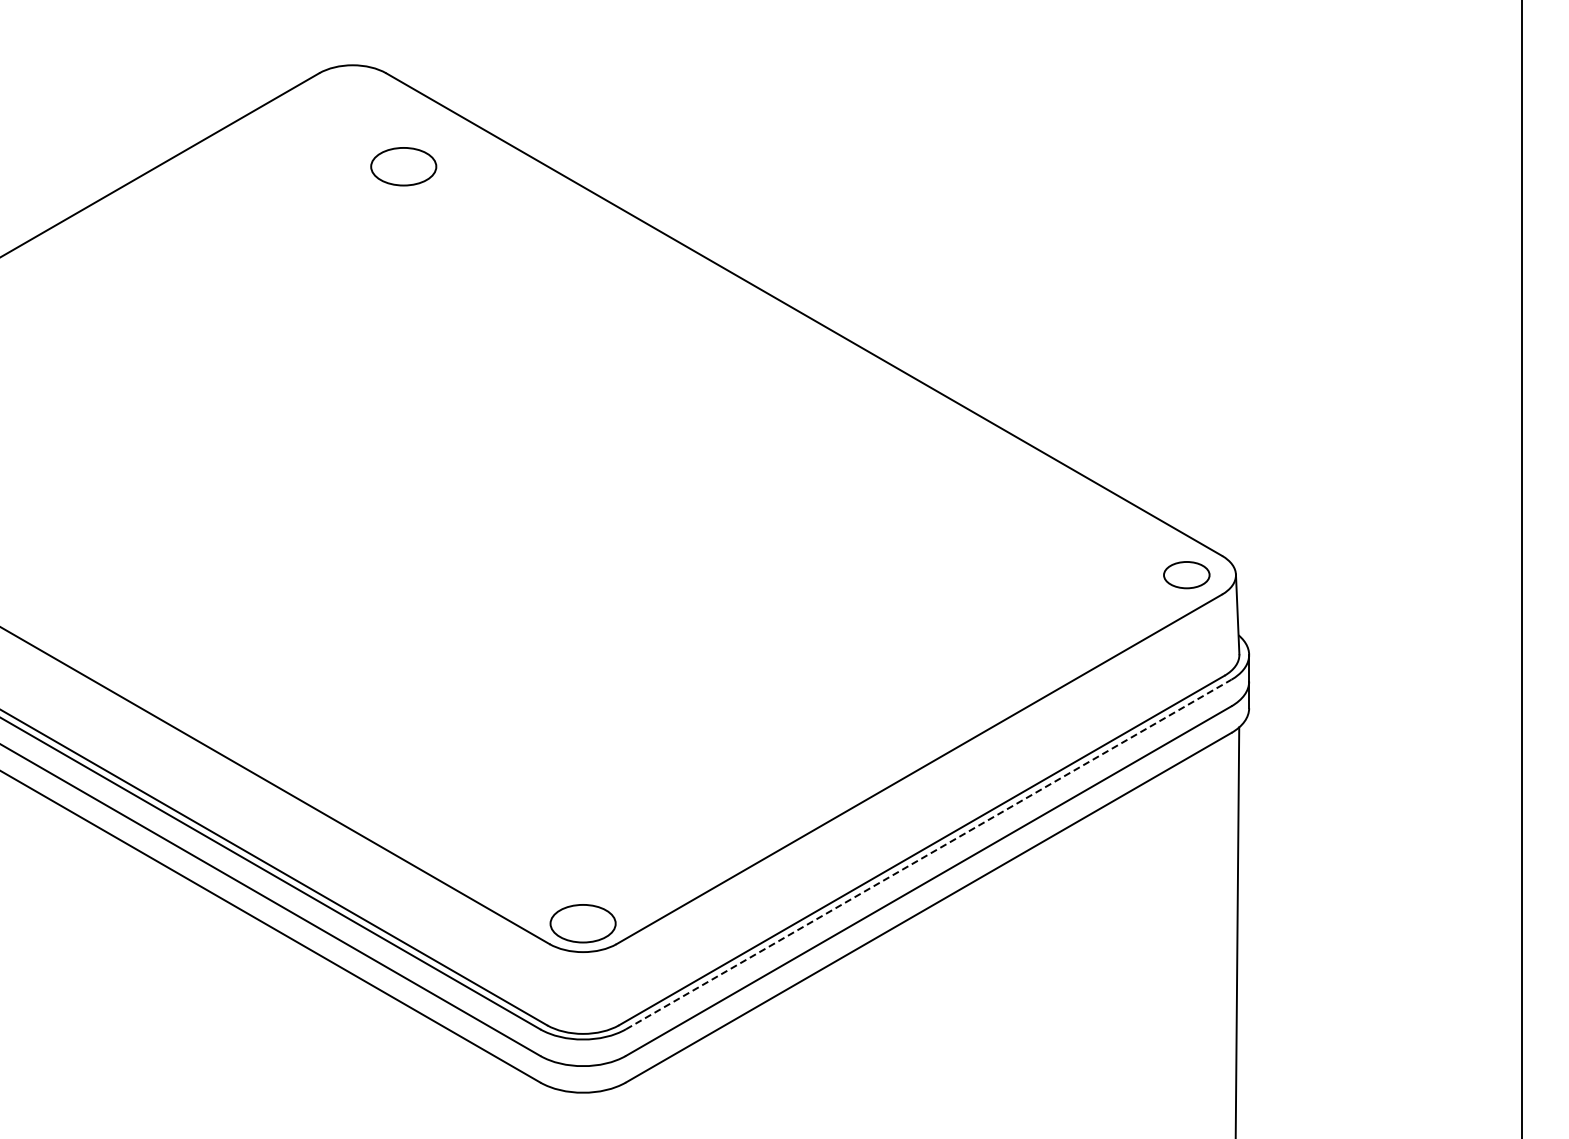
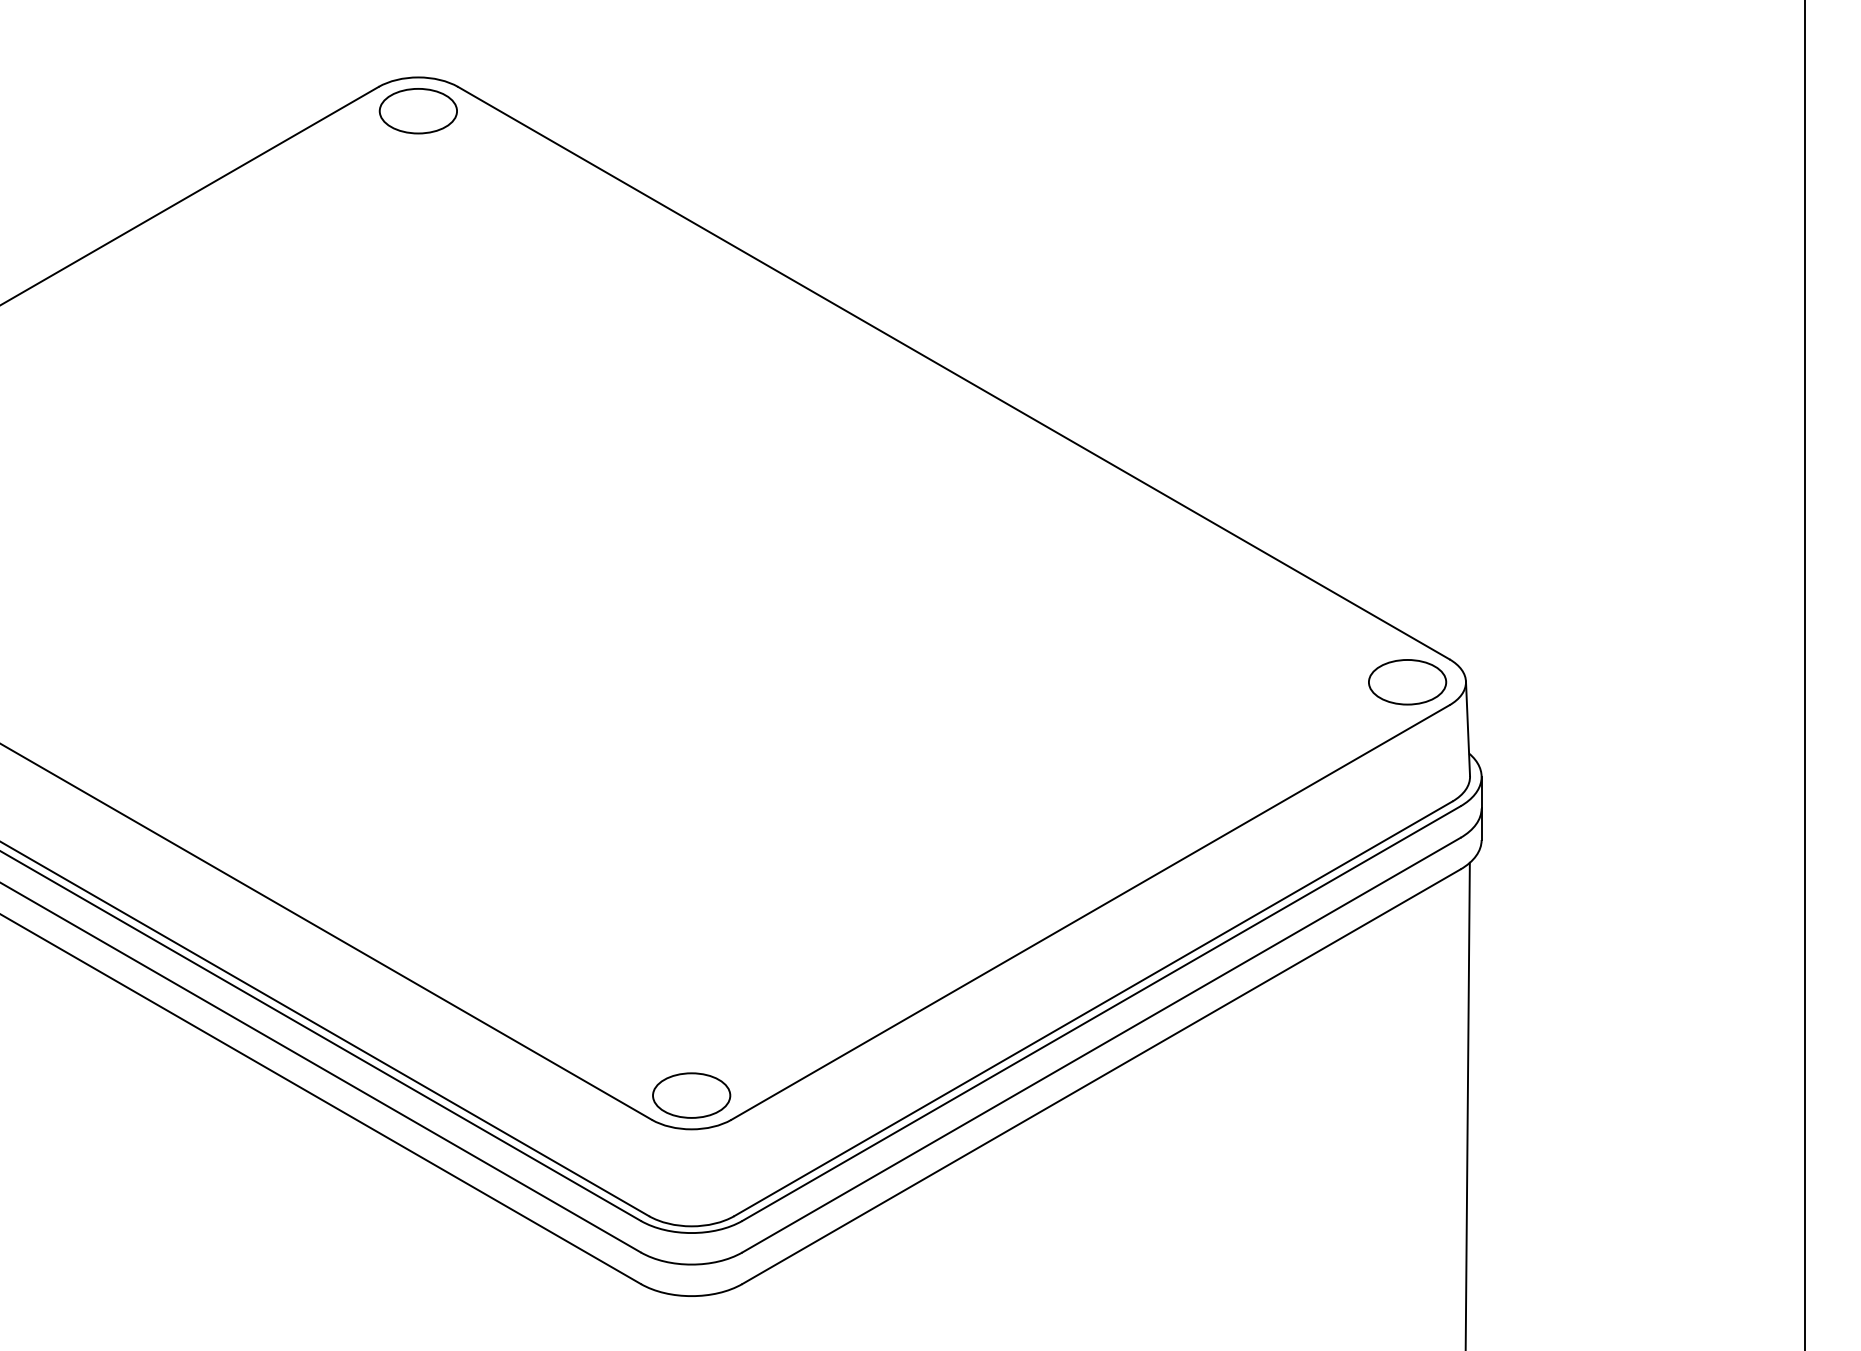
part: (403, 166) -> (418, 110), moved
part: (1186, 574) -> (1407, 681), size x1.43
line: (928, 854) -> (1101, 1013), dashed -> solid

